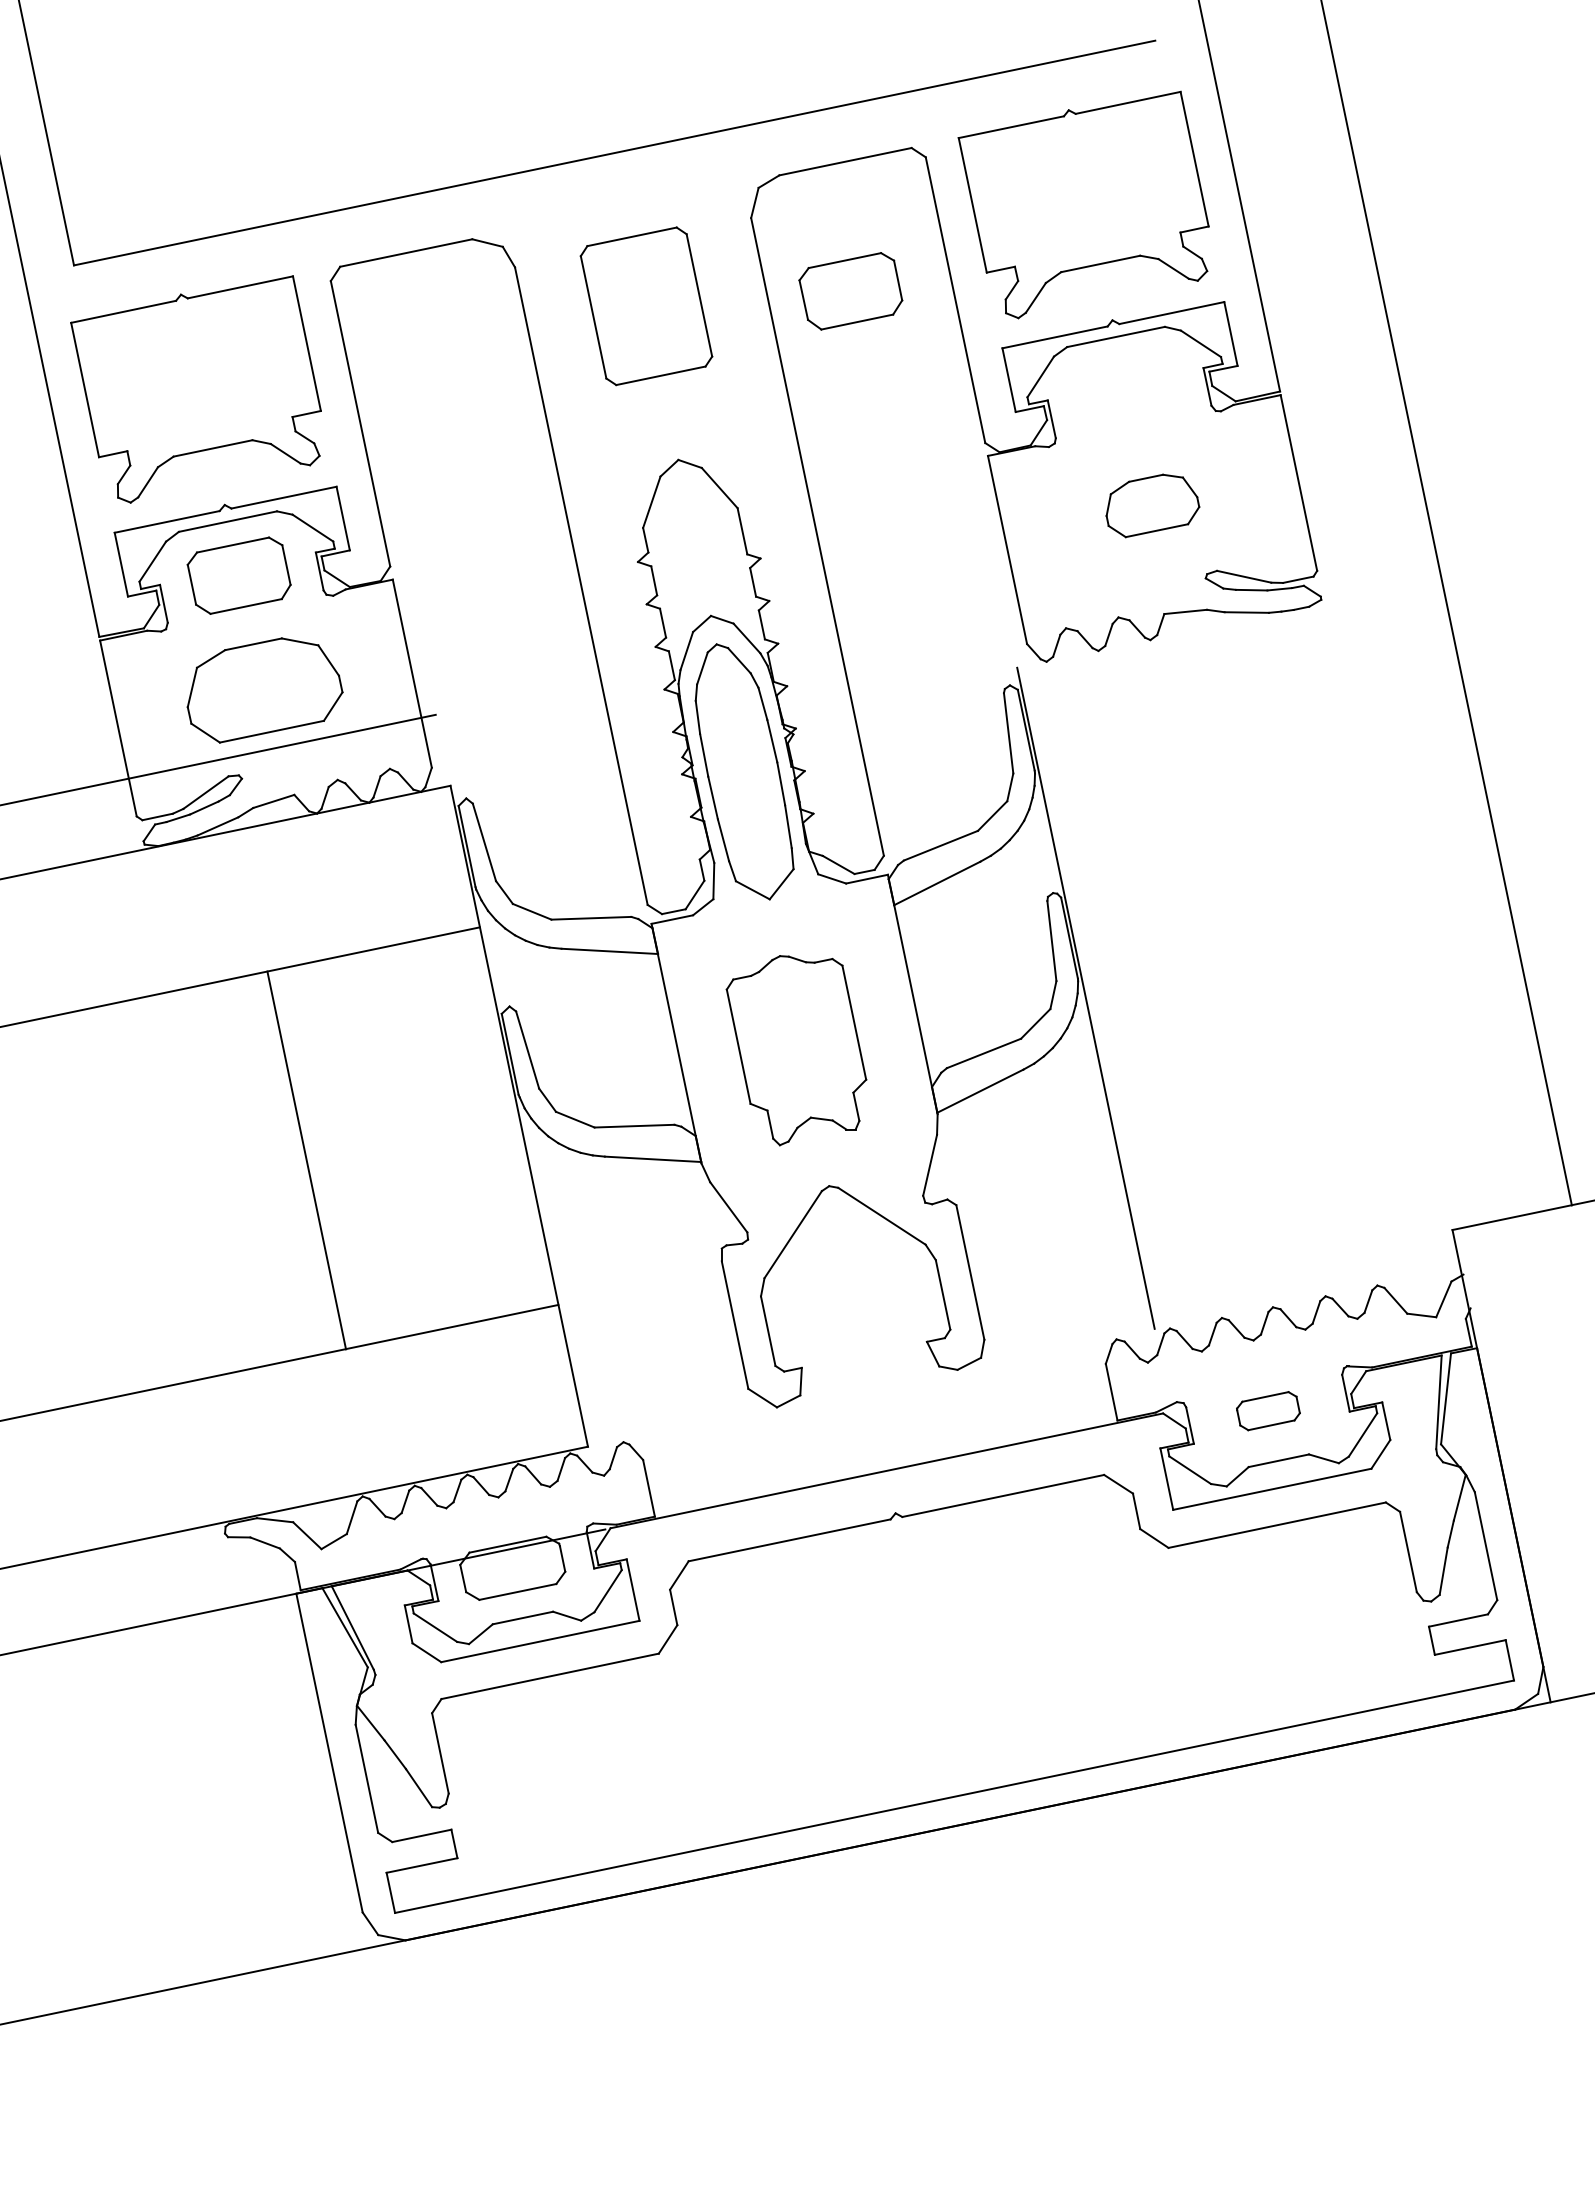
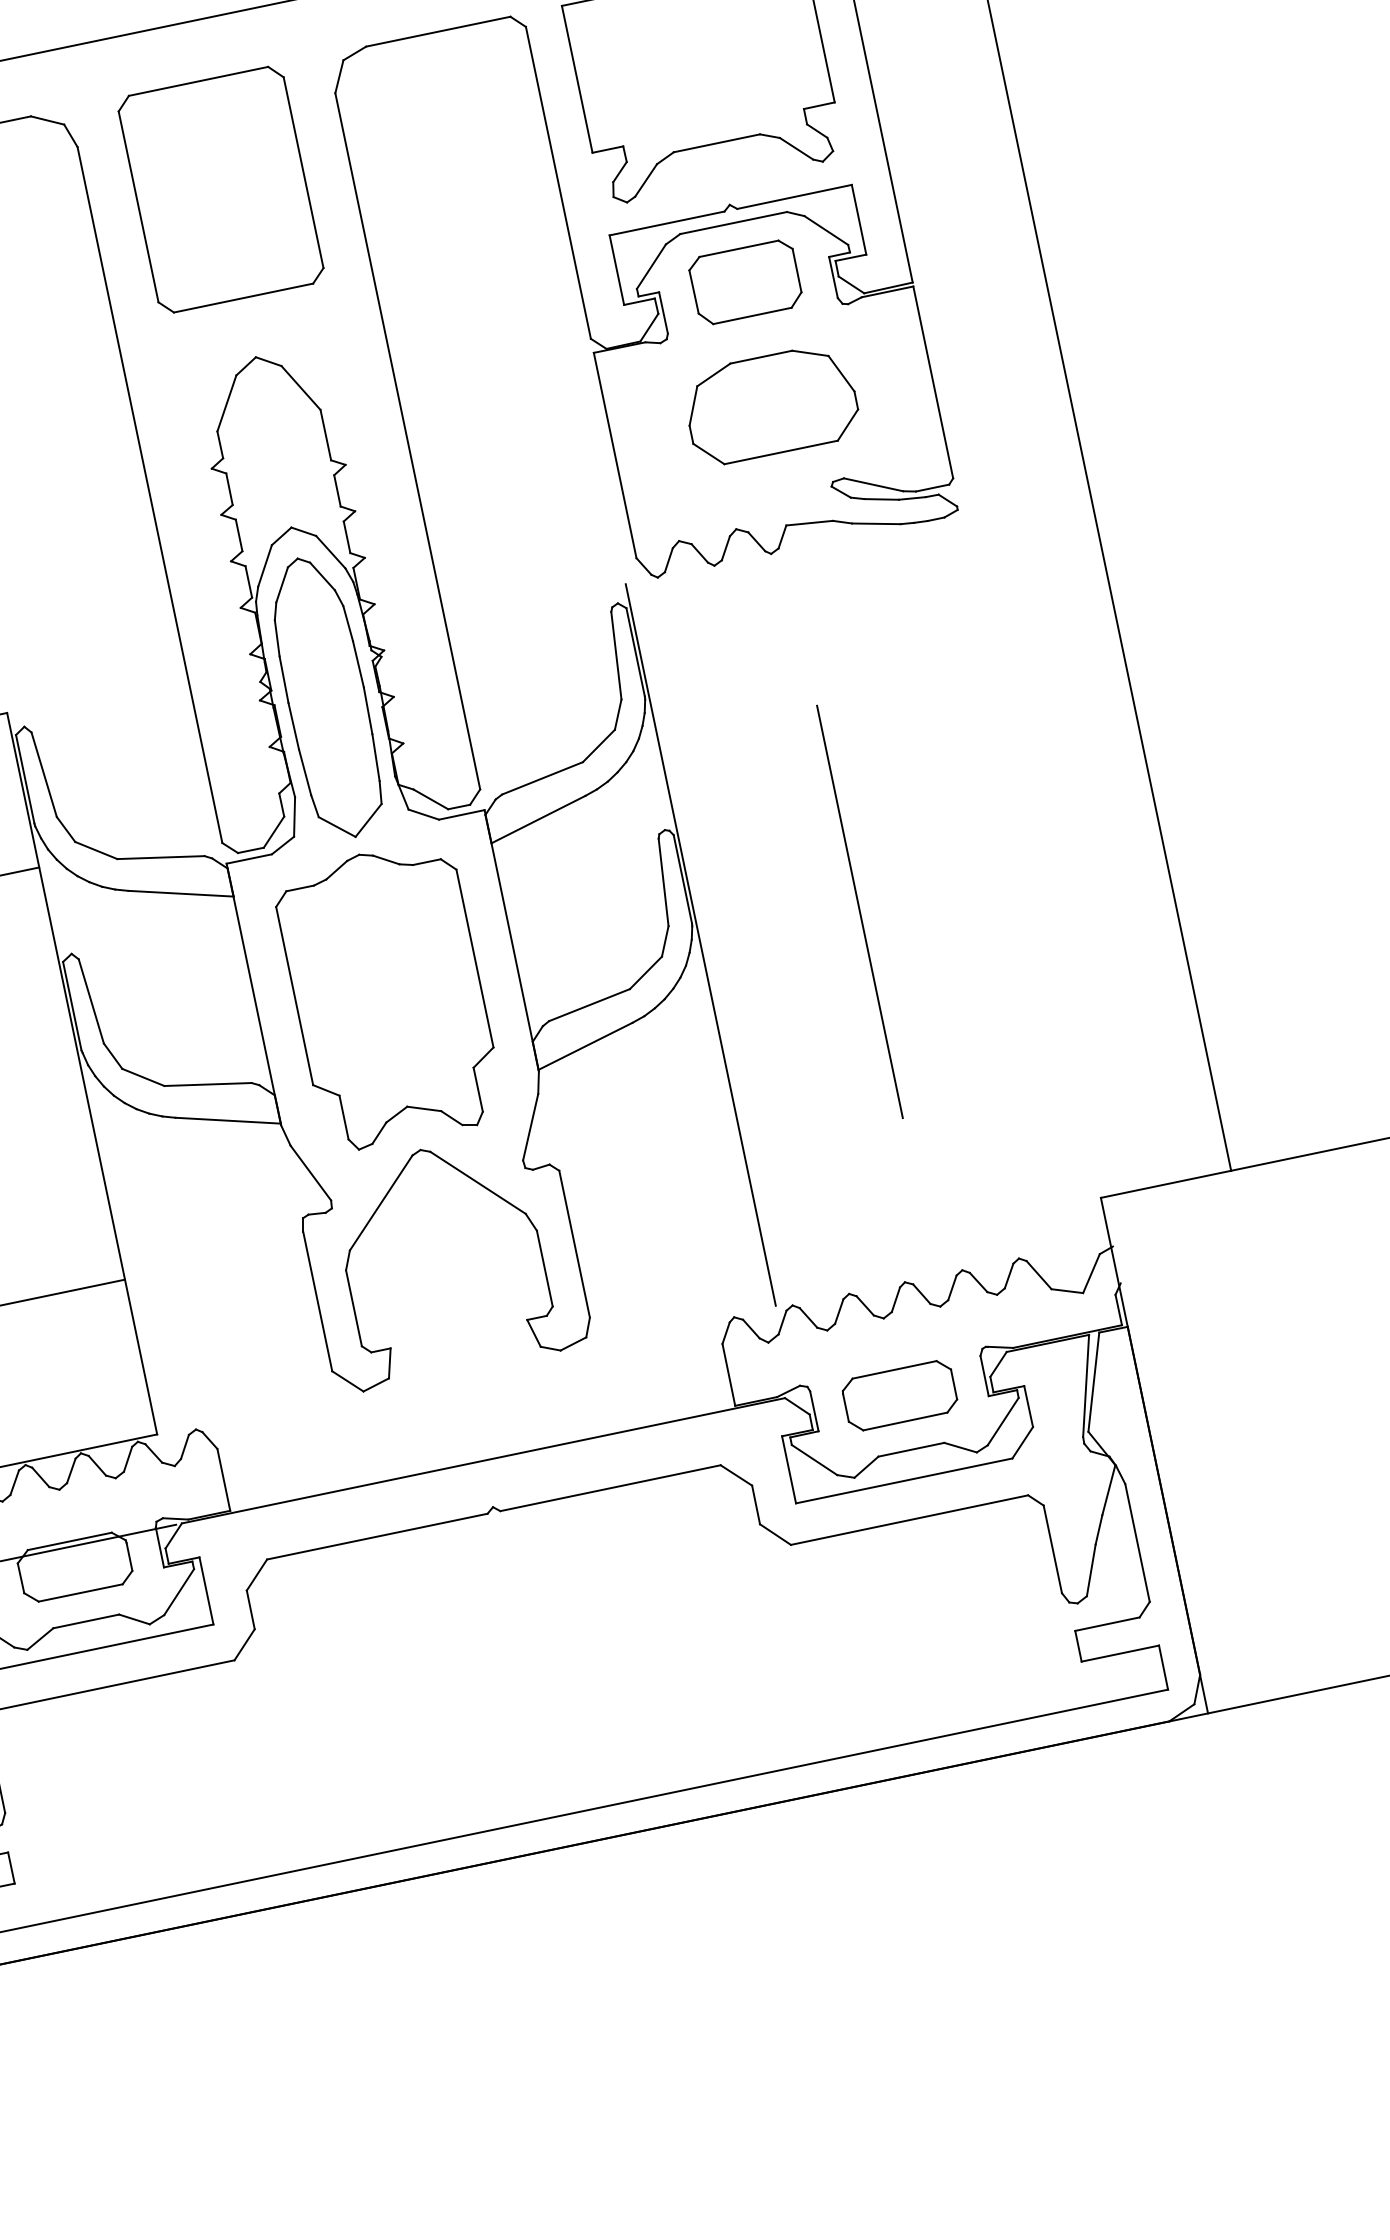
part: (850, 291) -> (745, 282), moved
part: (646, 305) -> (221, 188), size x1.43
part: (1152, 505) -> (773, 406), size x1.67
line: (1231, 967) -> (859, 911), added
part: (796, 1050) -> (384, 1001), size x1.43
part: (1268, 1410) -> (900, 1394), size x1.67

